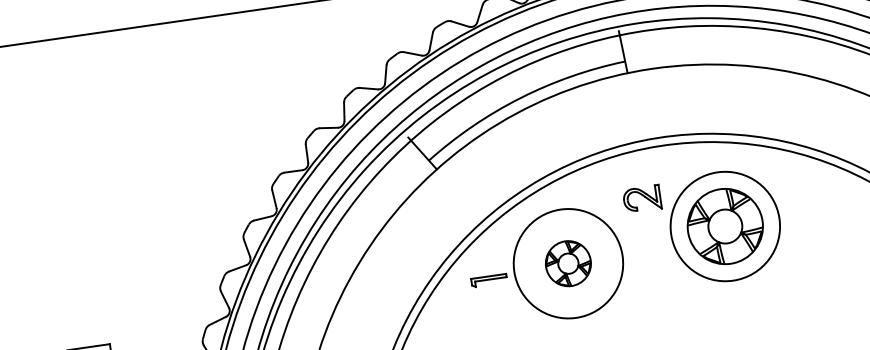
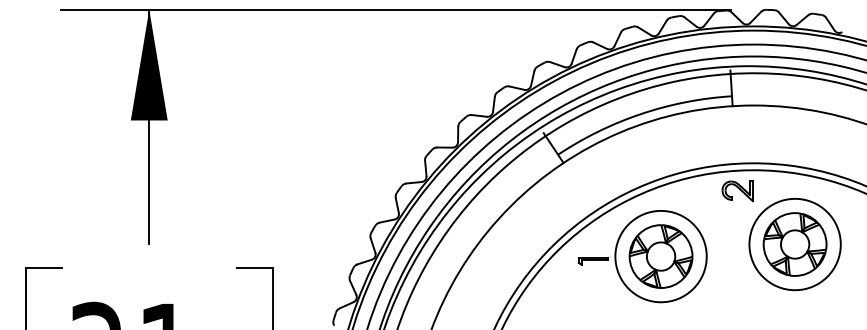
part: (642, 199) -> (737, 191), moved
part: (567, 263) -> (660, 256), size x1.67

